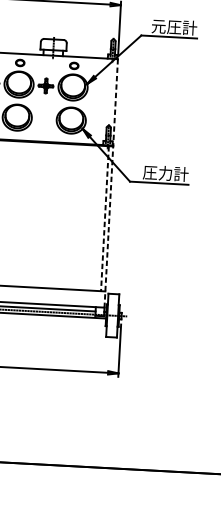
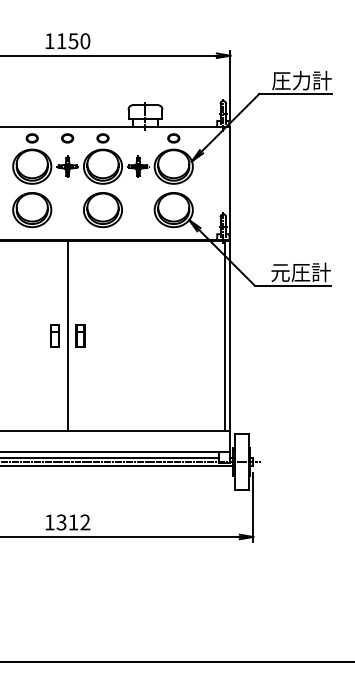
text: (166, 26) -> (291, 80), 元圧計 -> 圧力計
text: (157, 173) -> (290, 272), 圧力計 -> 元圧計
line: (111, 183) -> (230, 289), dashed -> solid
line: (104, 218) -> (224, 335), dashed -> solid

